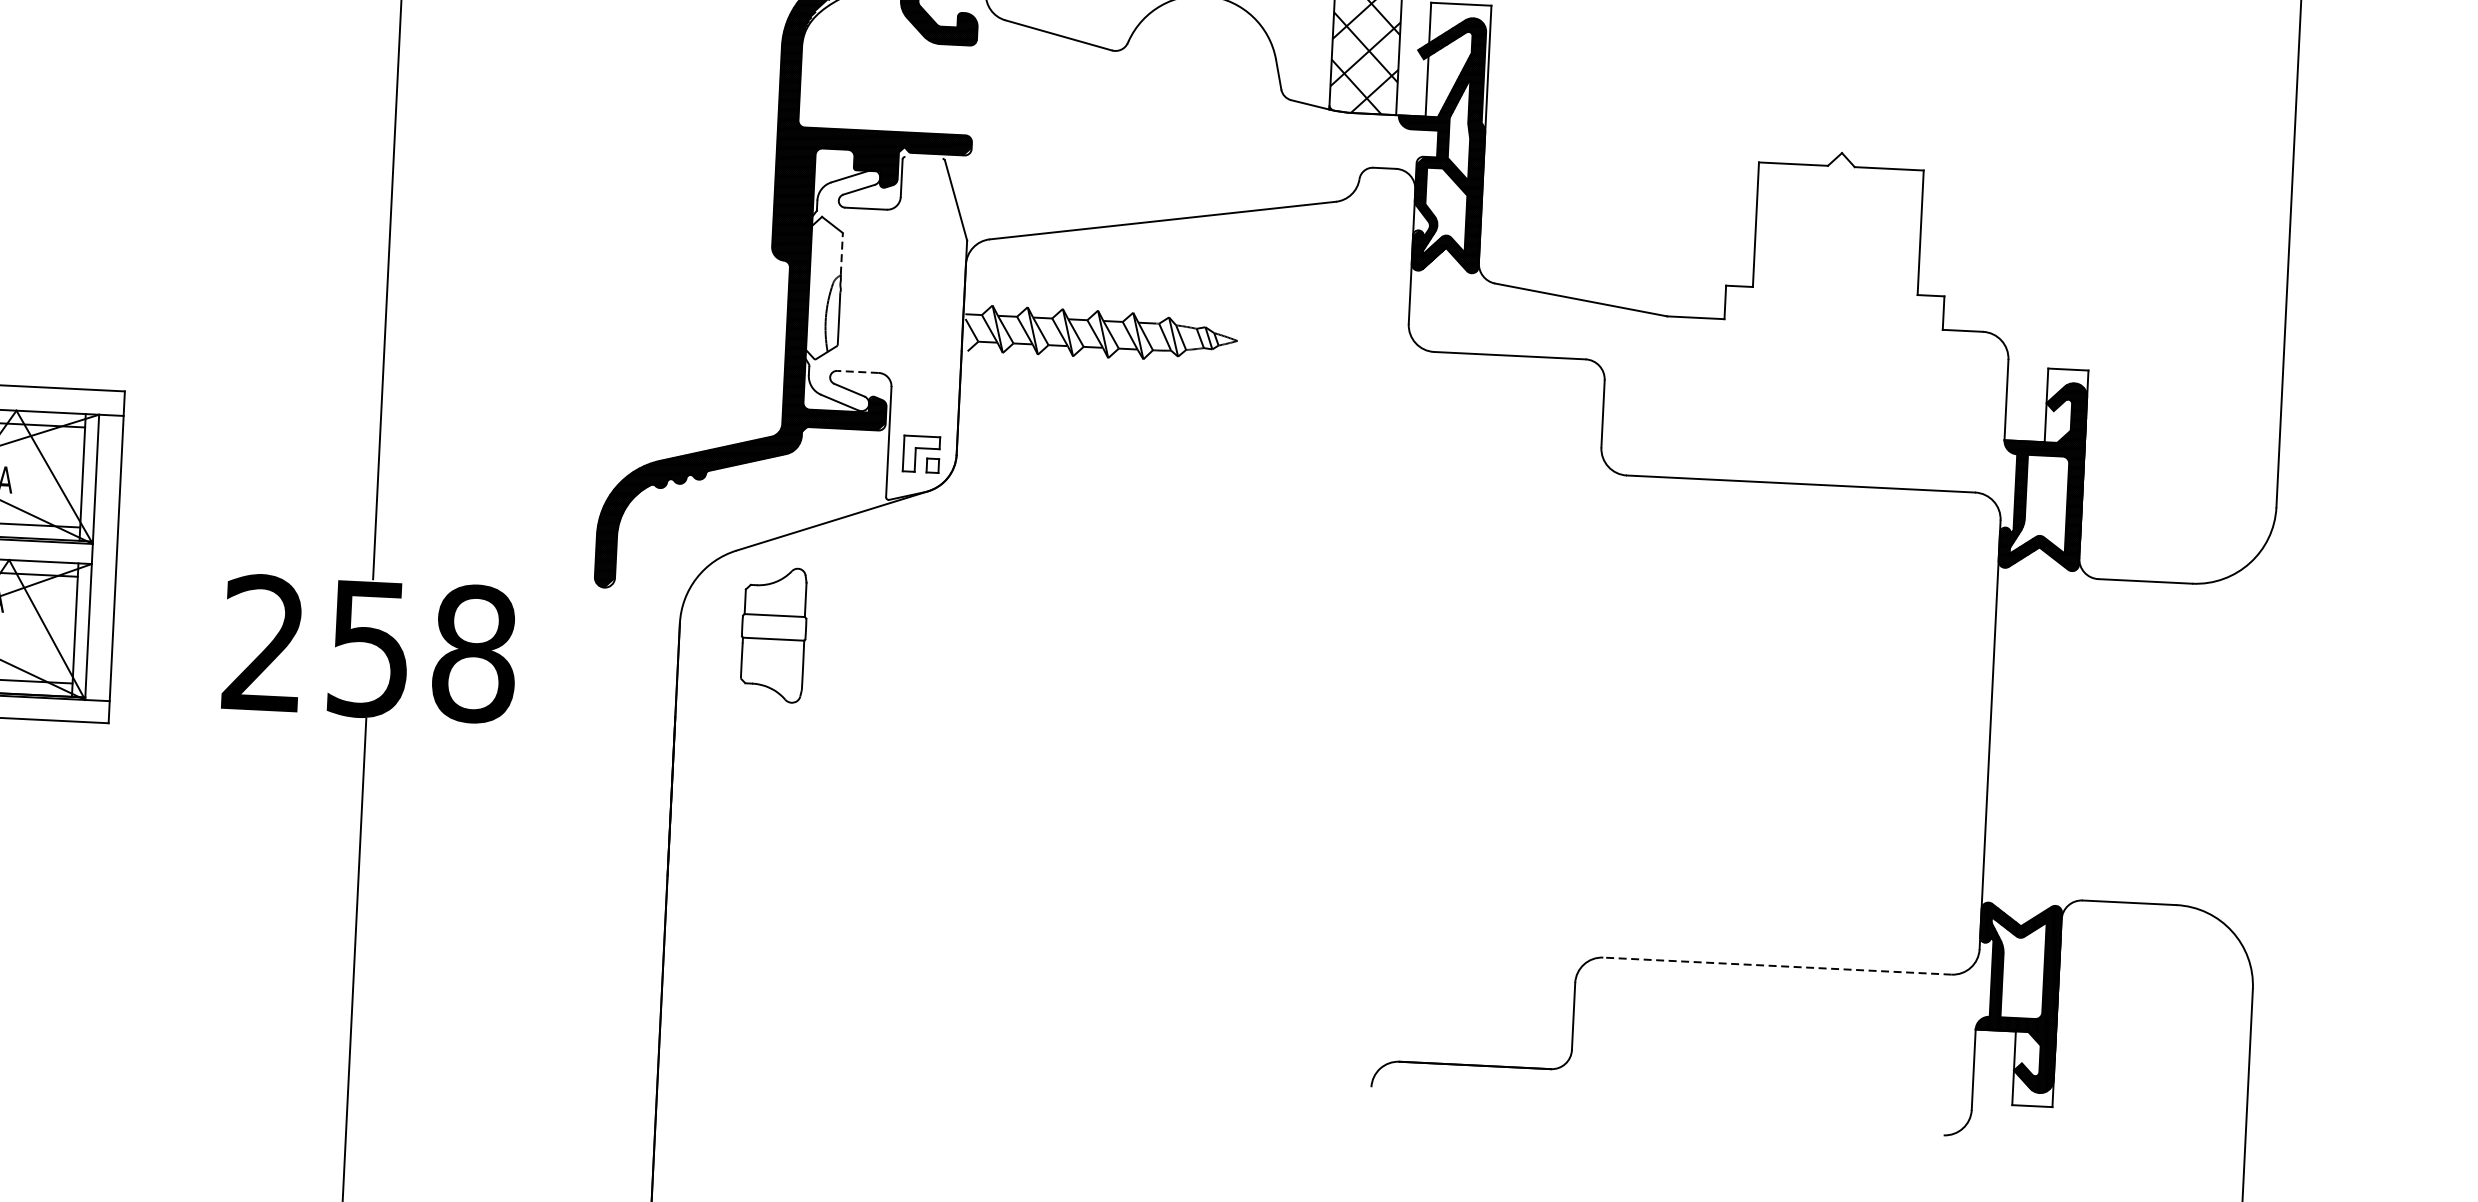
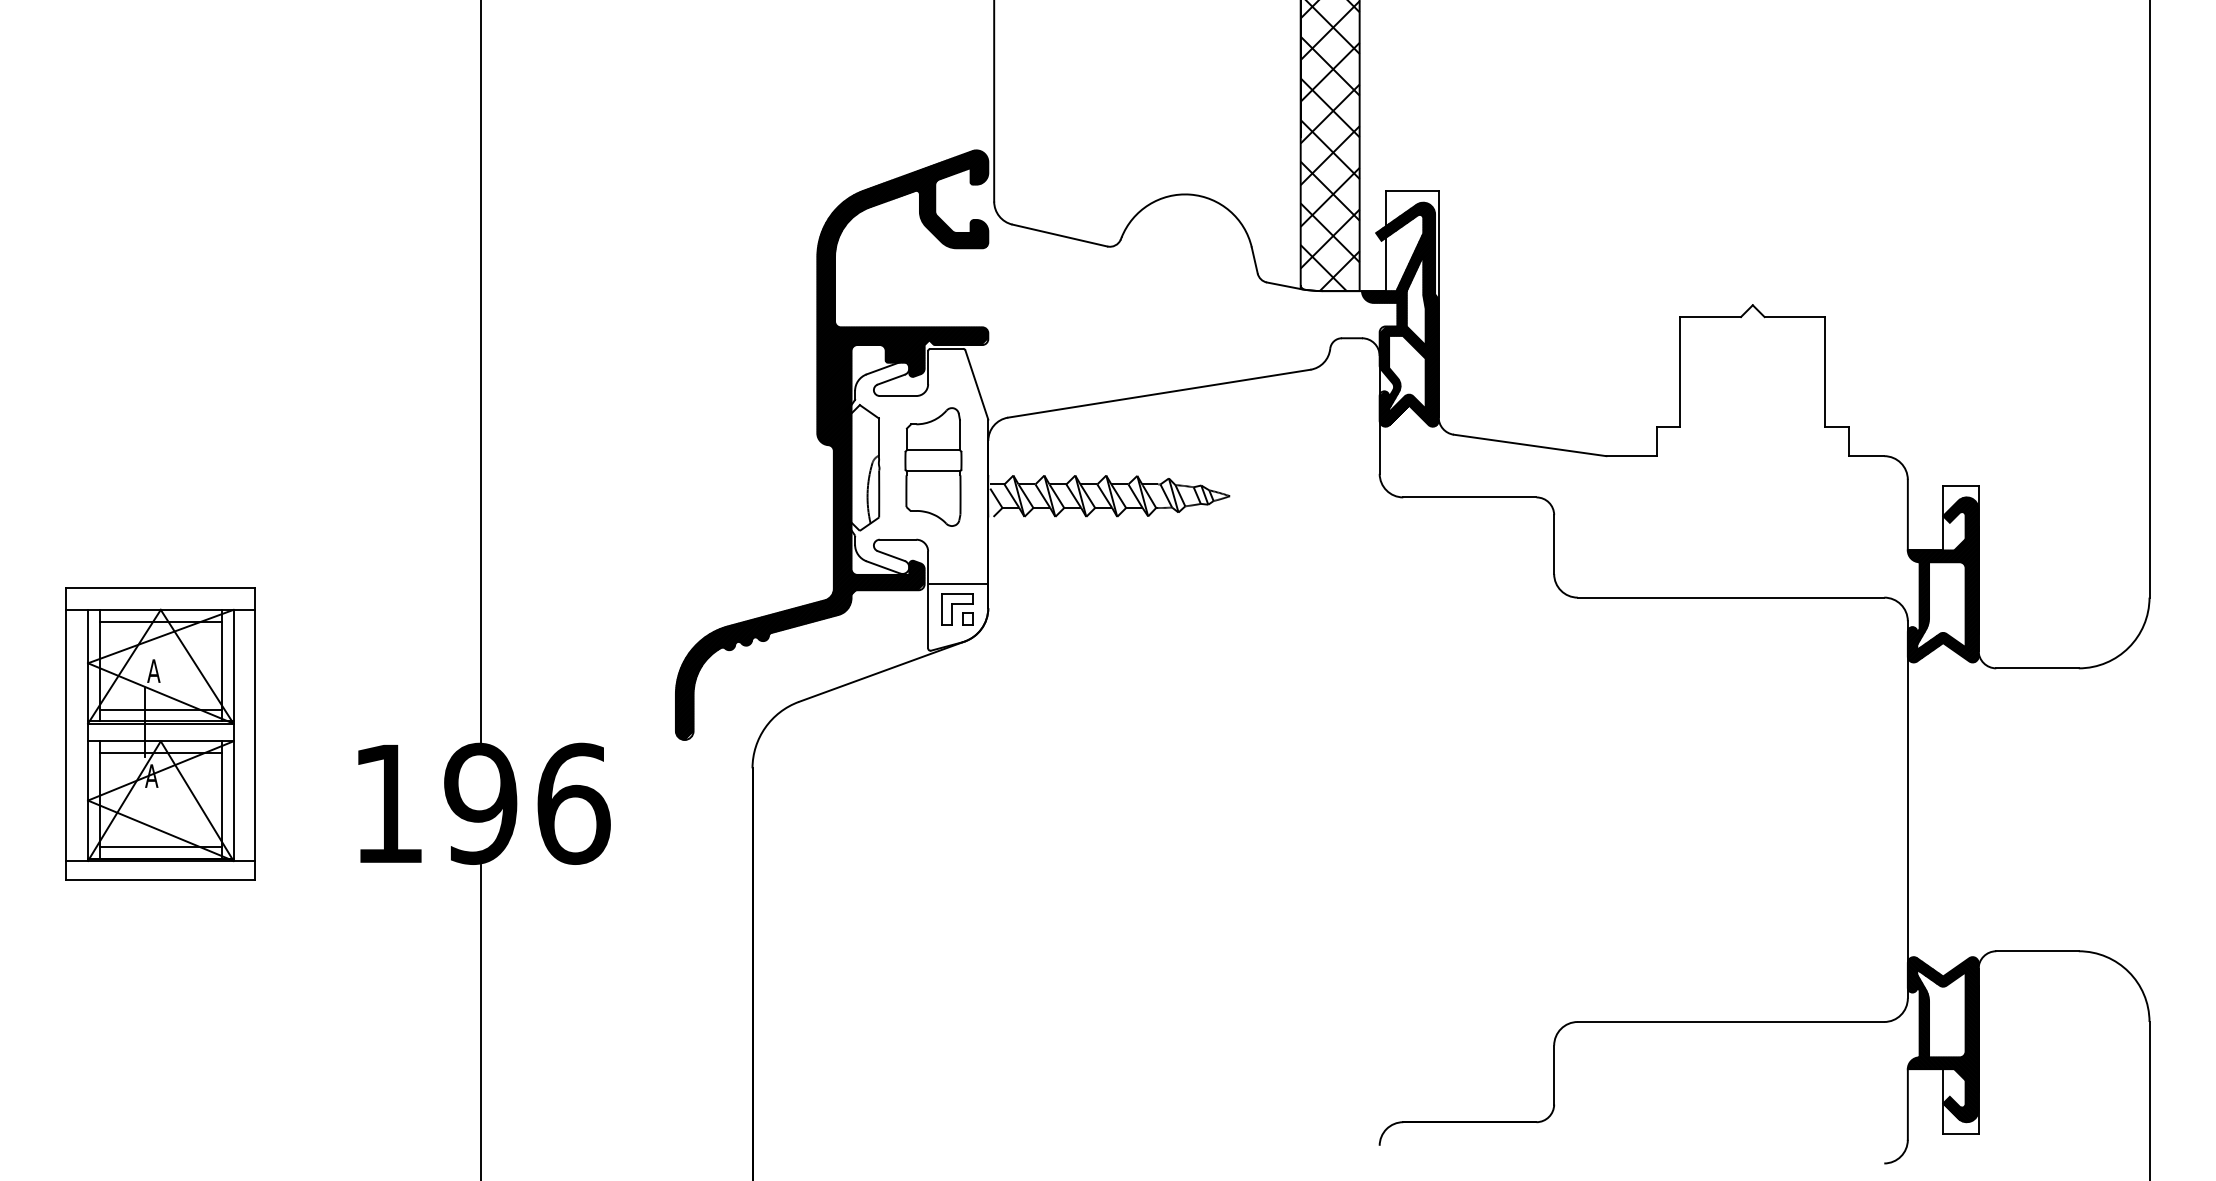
line: (923, 157) -> (946, 348), added
line: (841, 253) -> (878, 436), dashed -> solid
line: (857, 371) -> (897, 539), dashed -> solid
line: (922, 426) -> (957, 584), added
part: (773, 634) -> (933, 466), moved
text: (370, 648) -> (481, 803), 258 -> 196
line: (1776, 966) -> (1730, 1022), dashed -> solid

